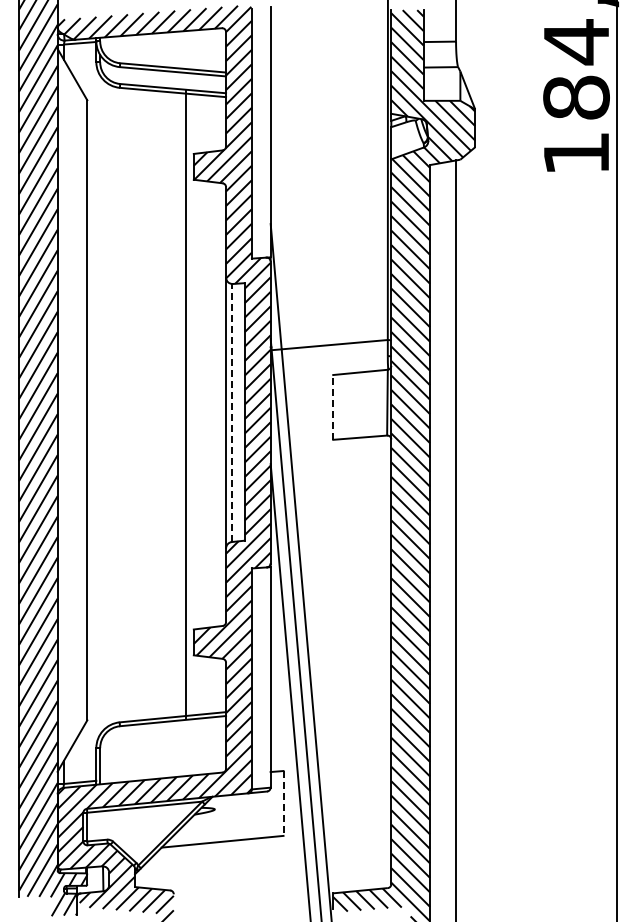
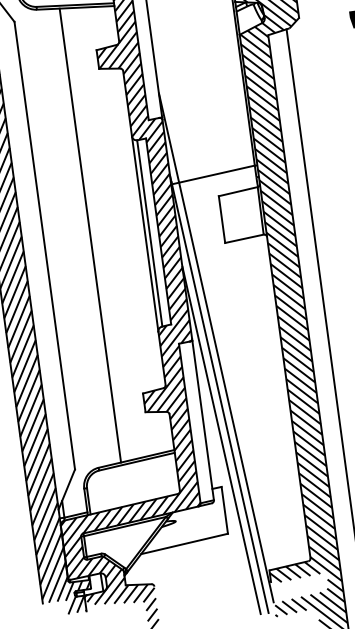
line: (186, 404) -> (90, 235), moved
line: (333, 406) -> (222, 218), dashed -> solid
line: (232, 412) -> (149, 233), dashed -> solid
line: (283, 803) -> (224, 510), dashed -> solid

